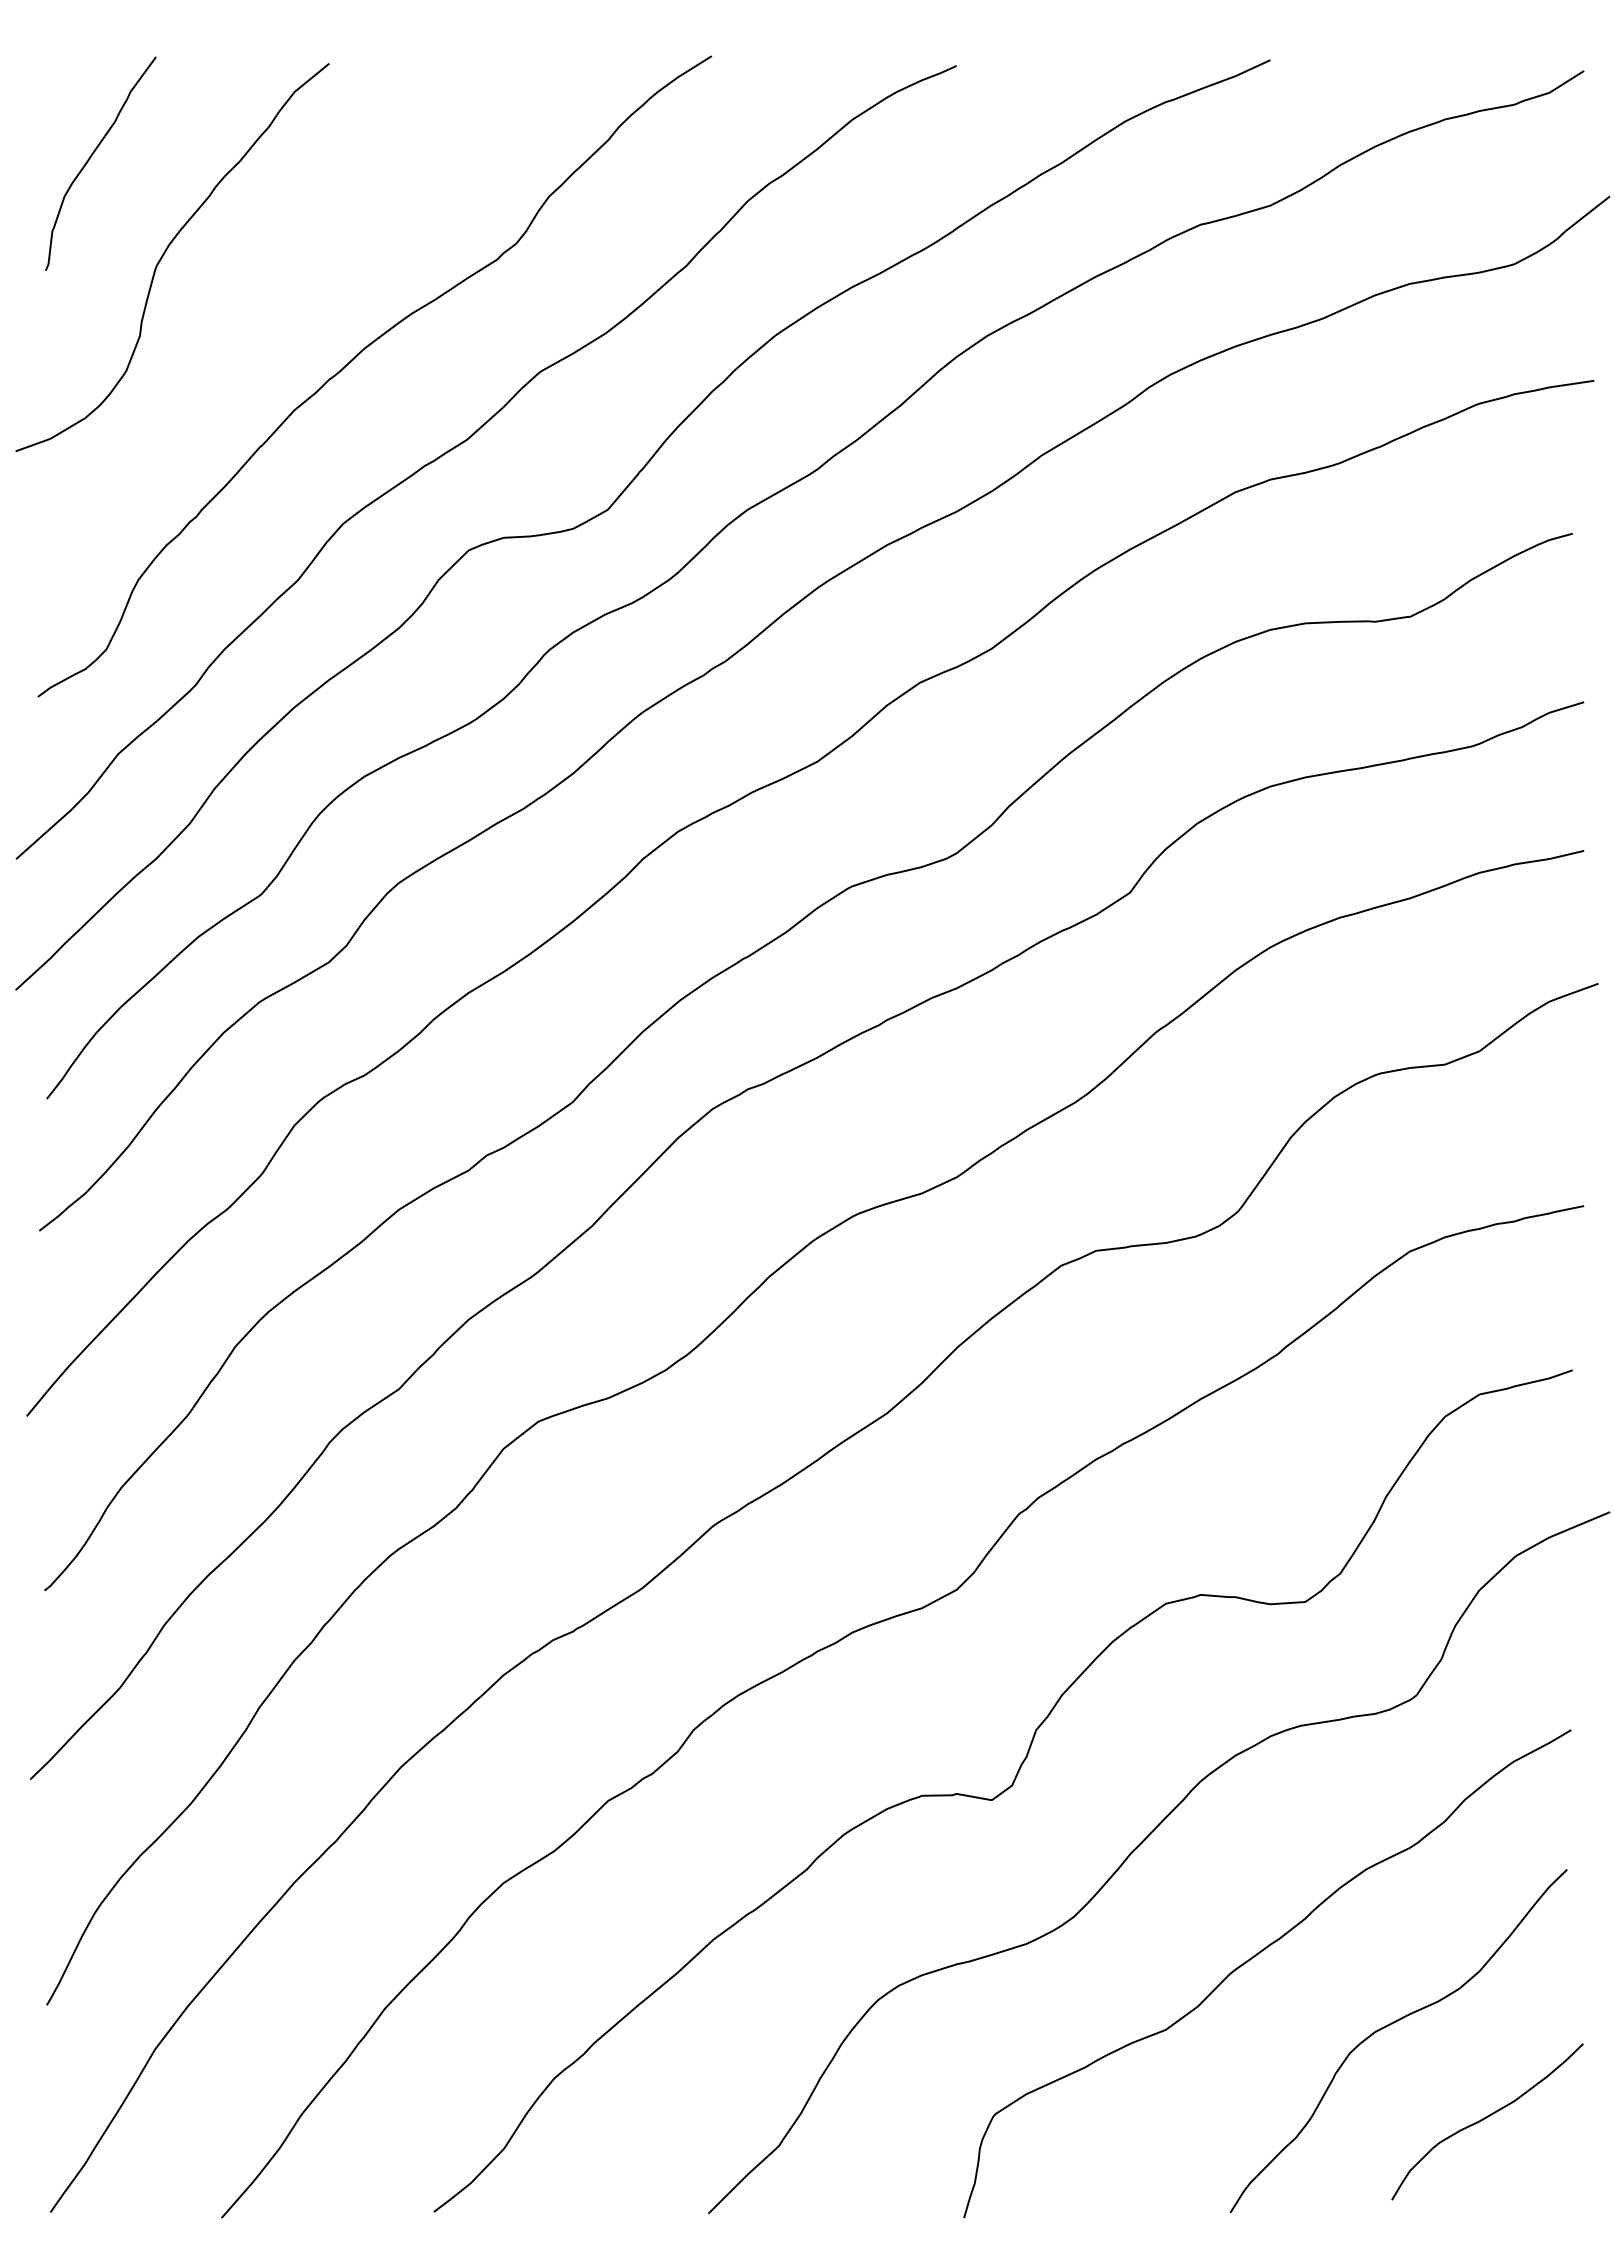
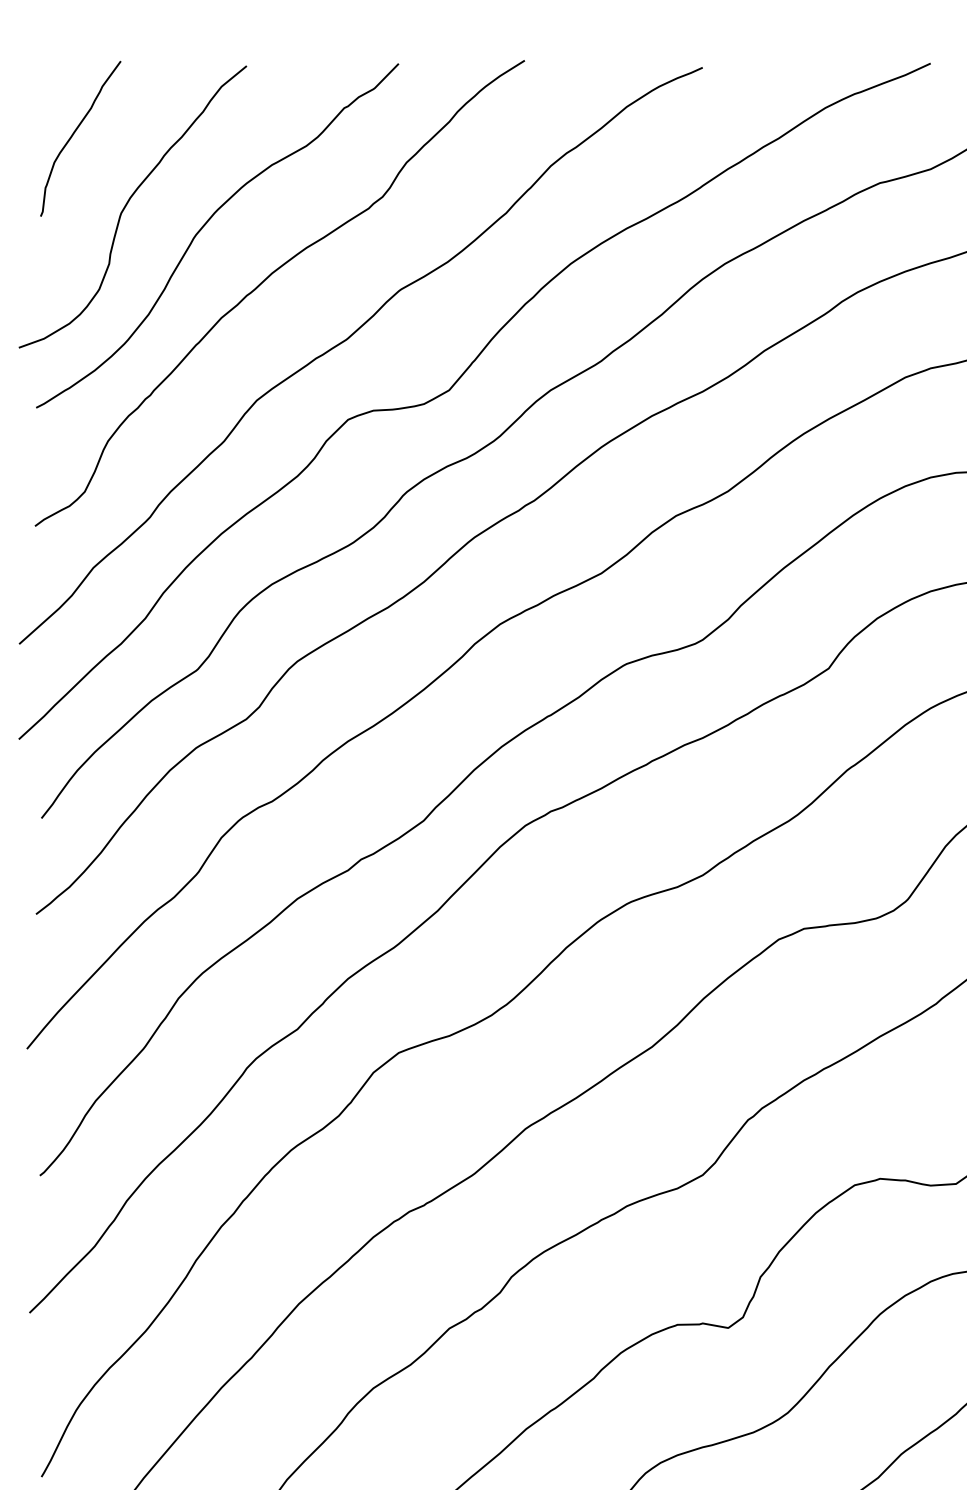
curve: (273, 281) -> (206, 224), added

